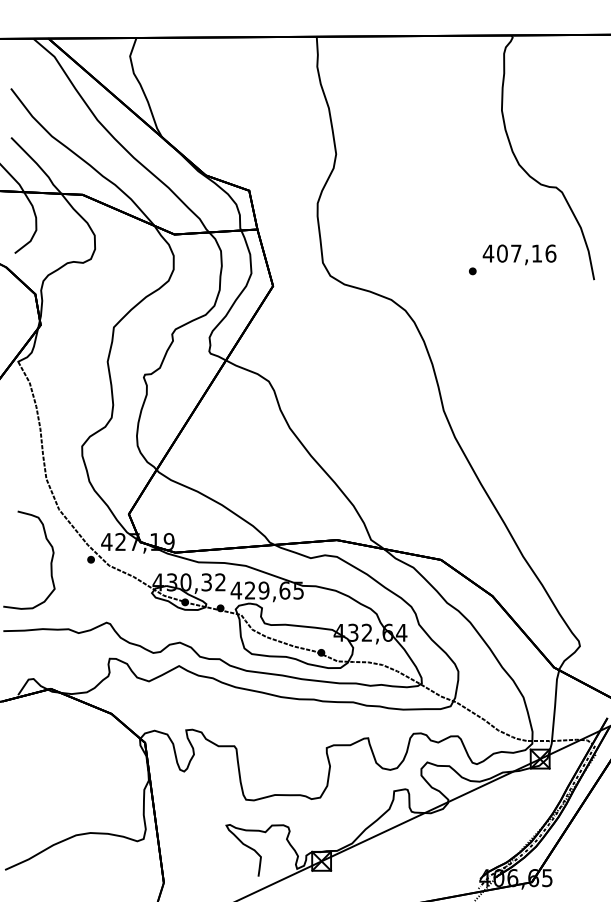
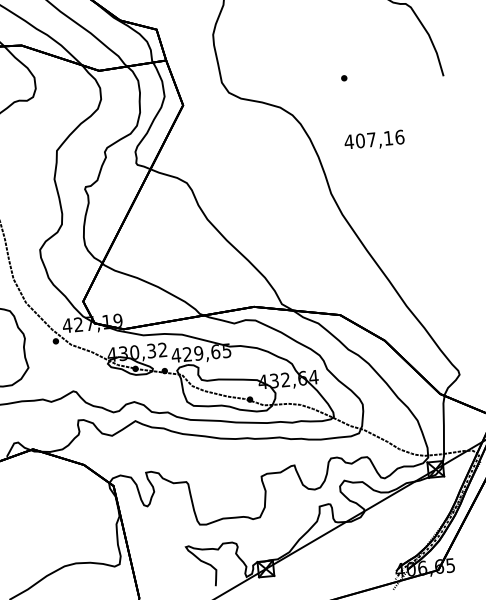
text: (519, 254) -> (374, 140), moved

